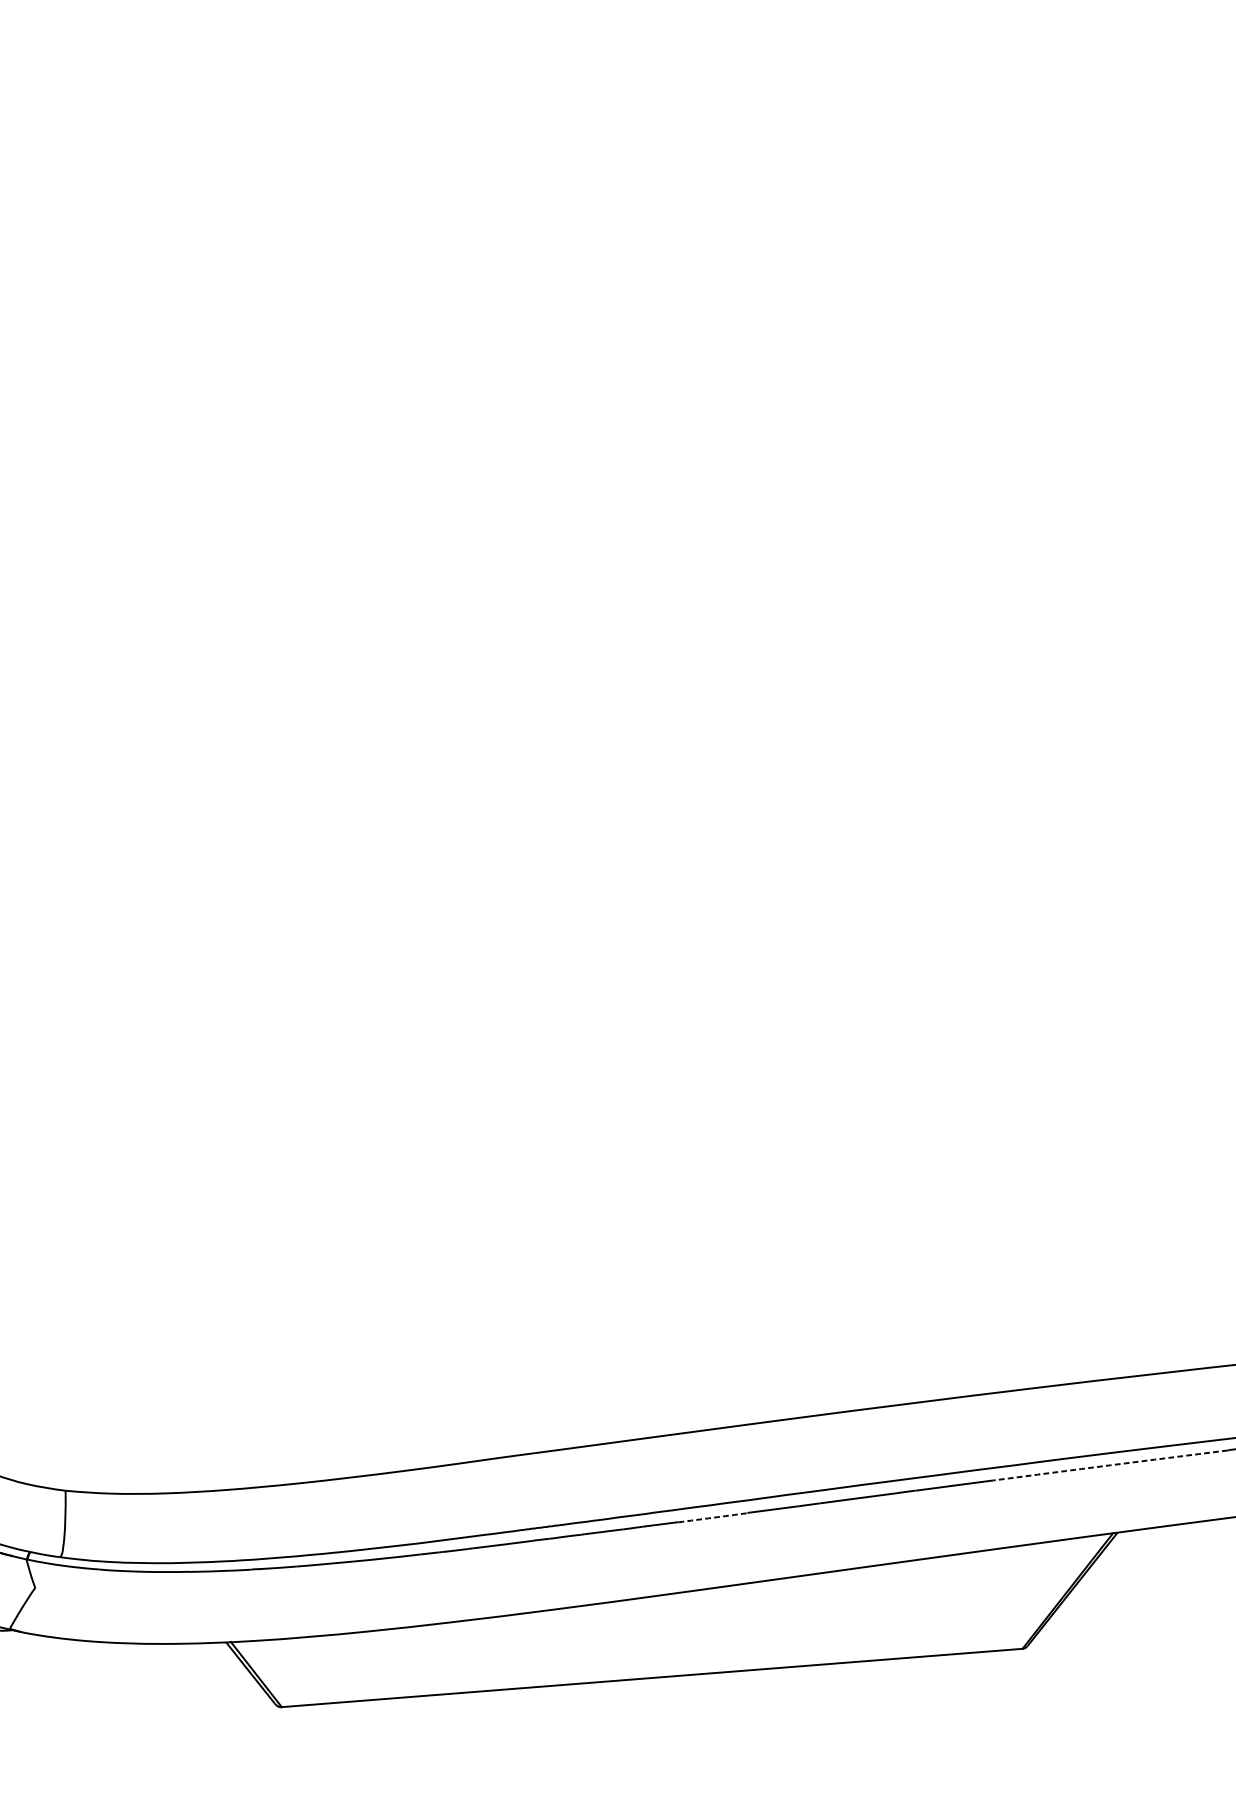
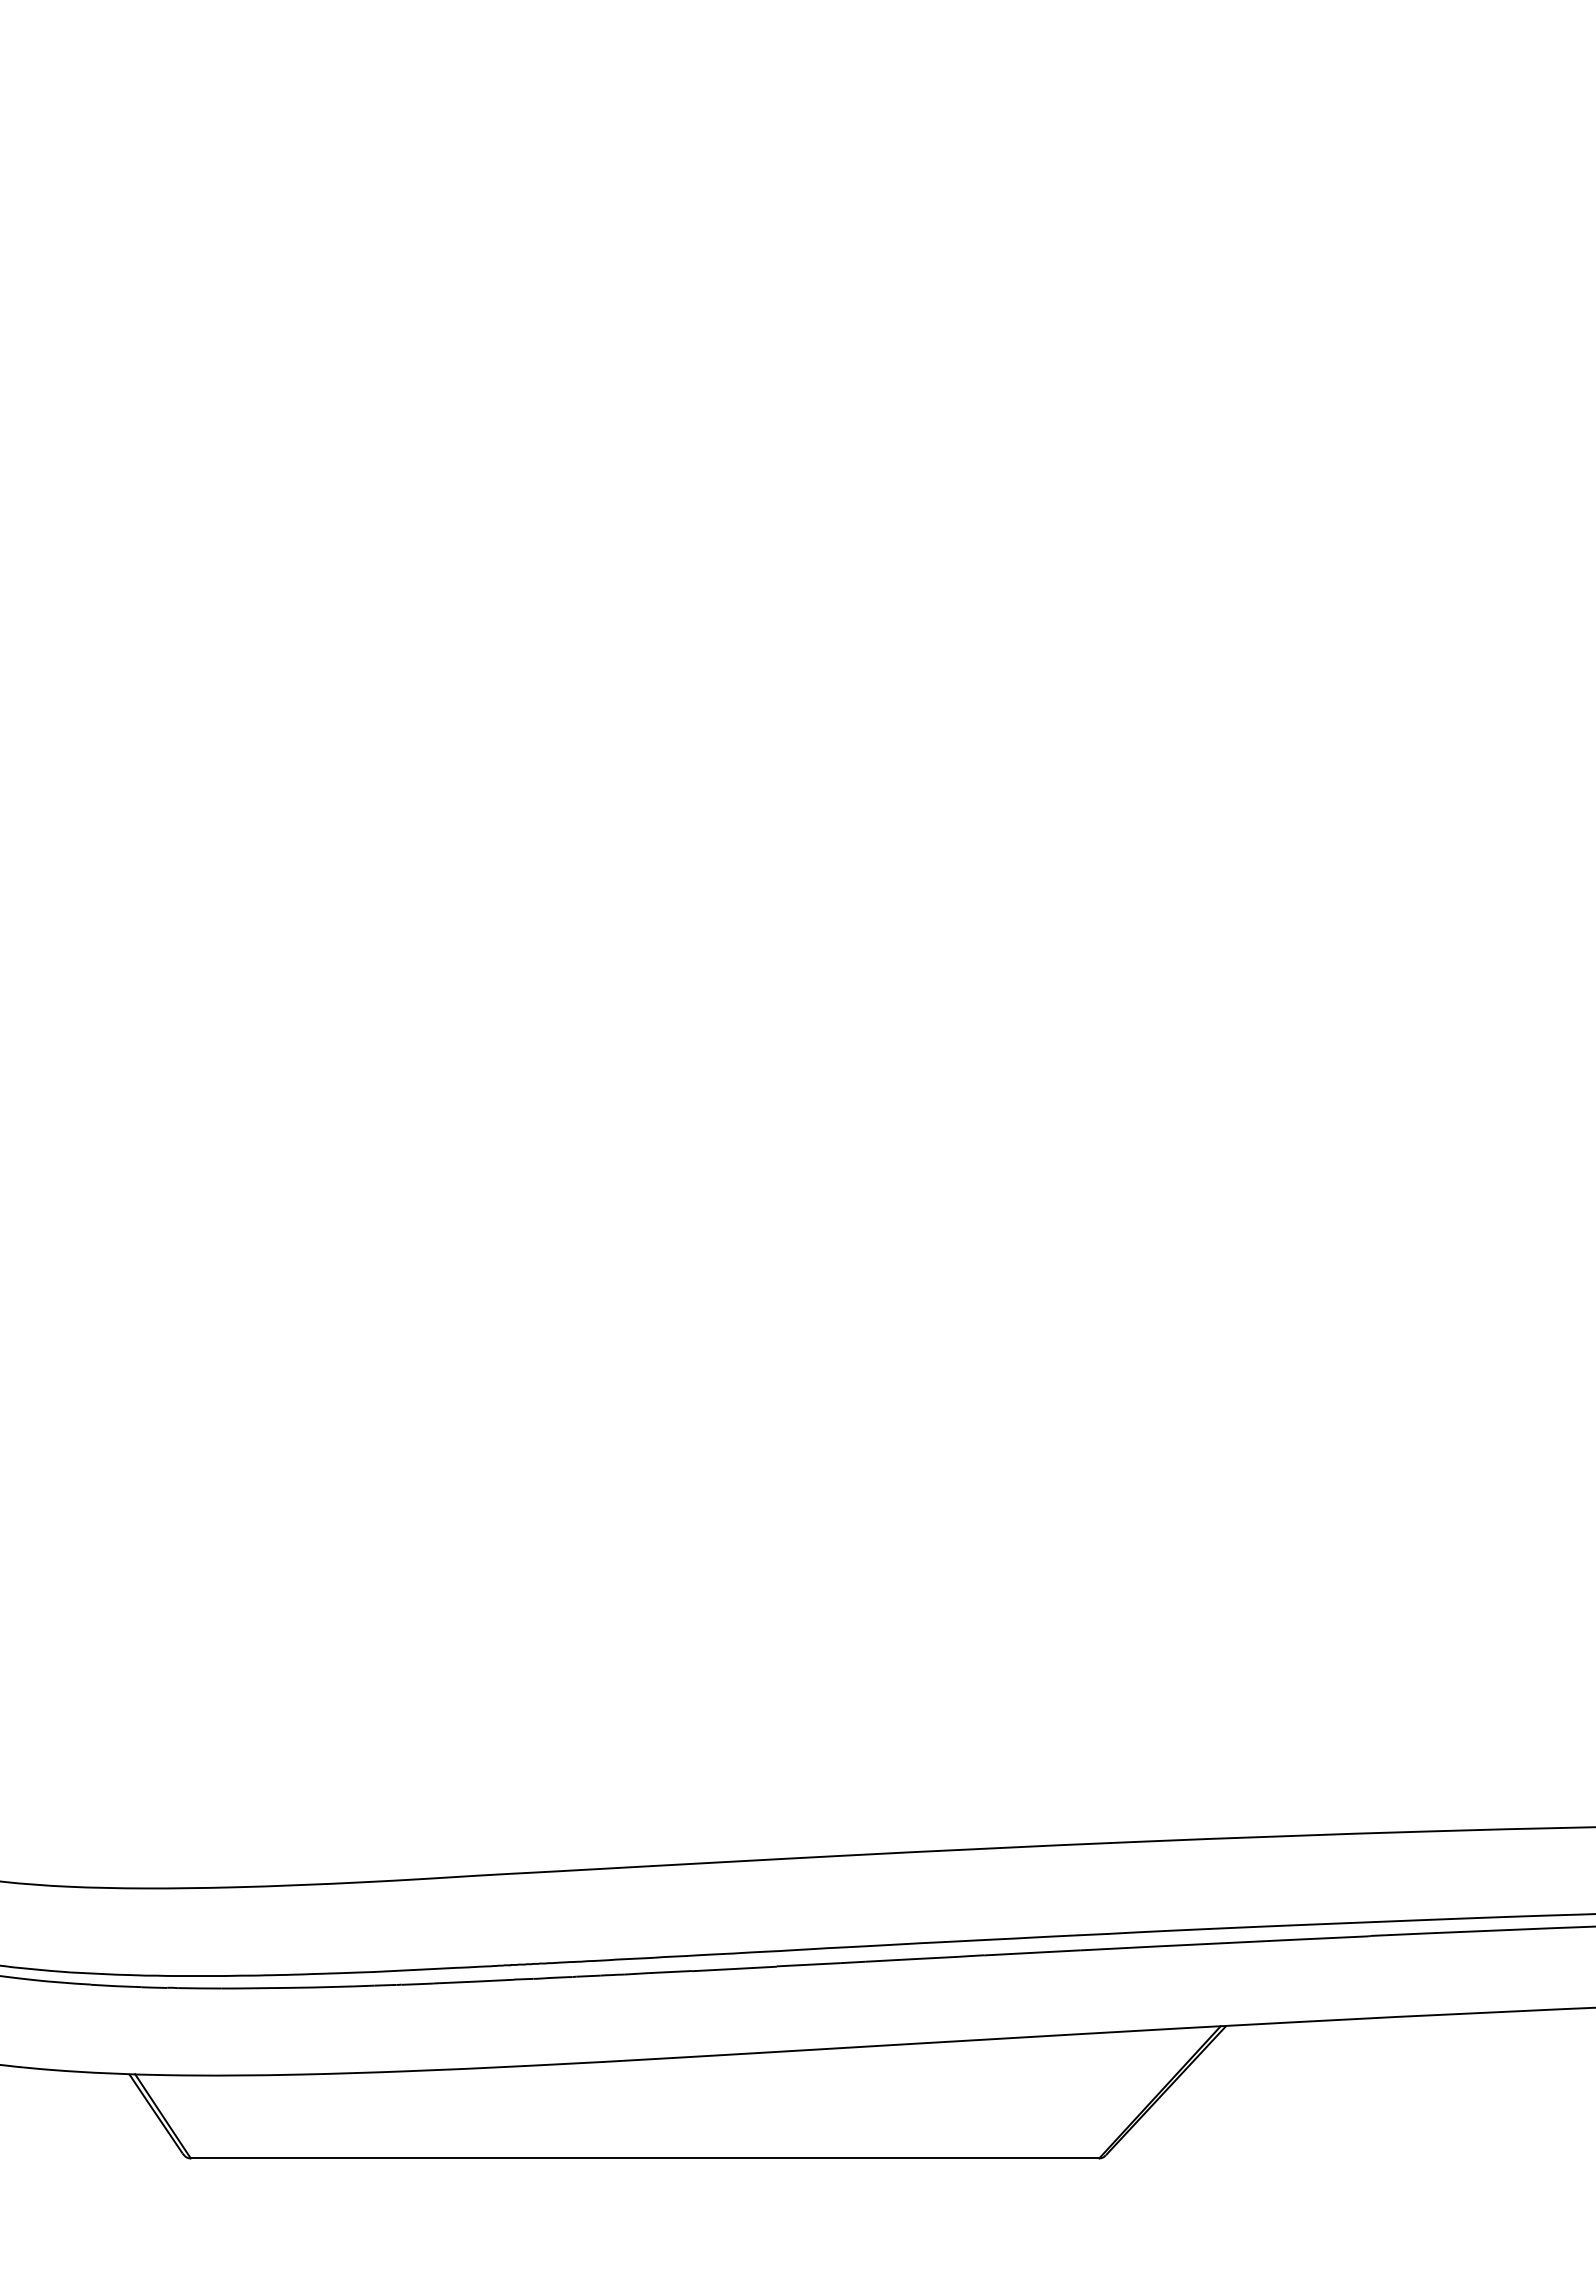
arc: (1110, 1465) -> (1224, 1943), dashed -> solid
arc: (712, 1517) -> (734, 1968), dashed -> solid

